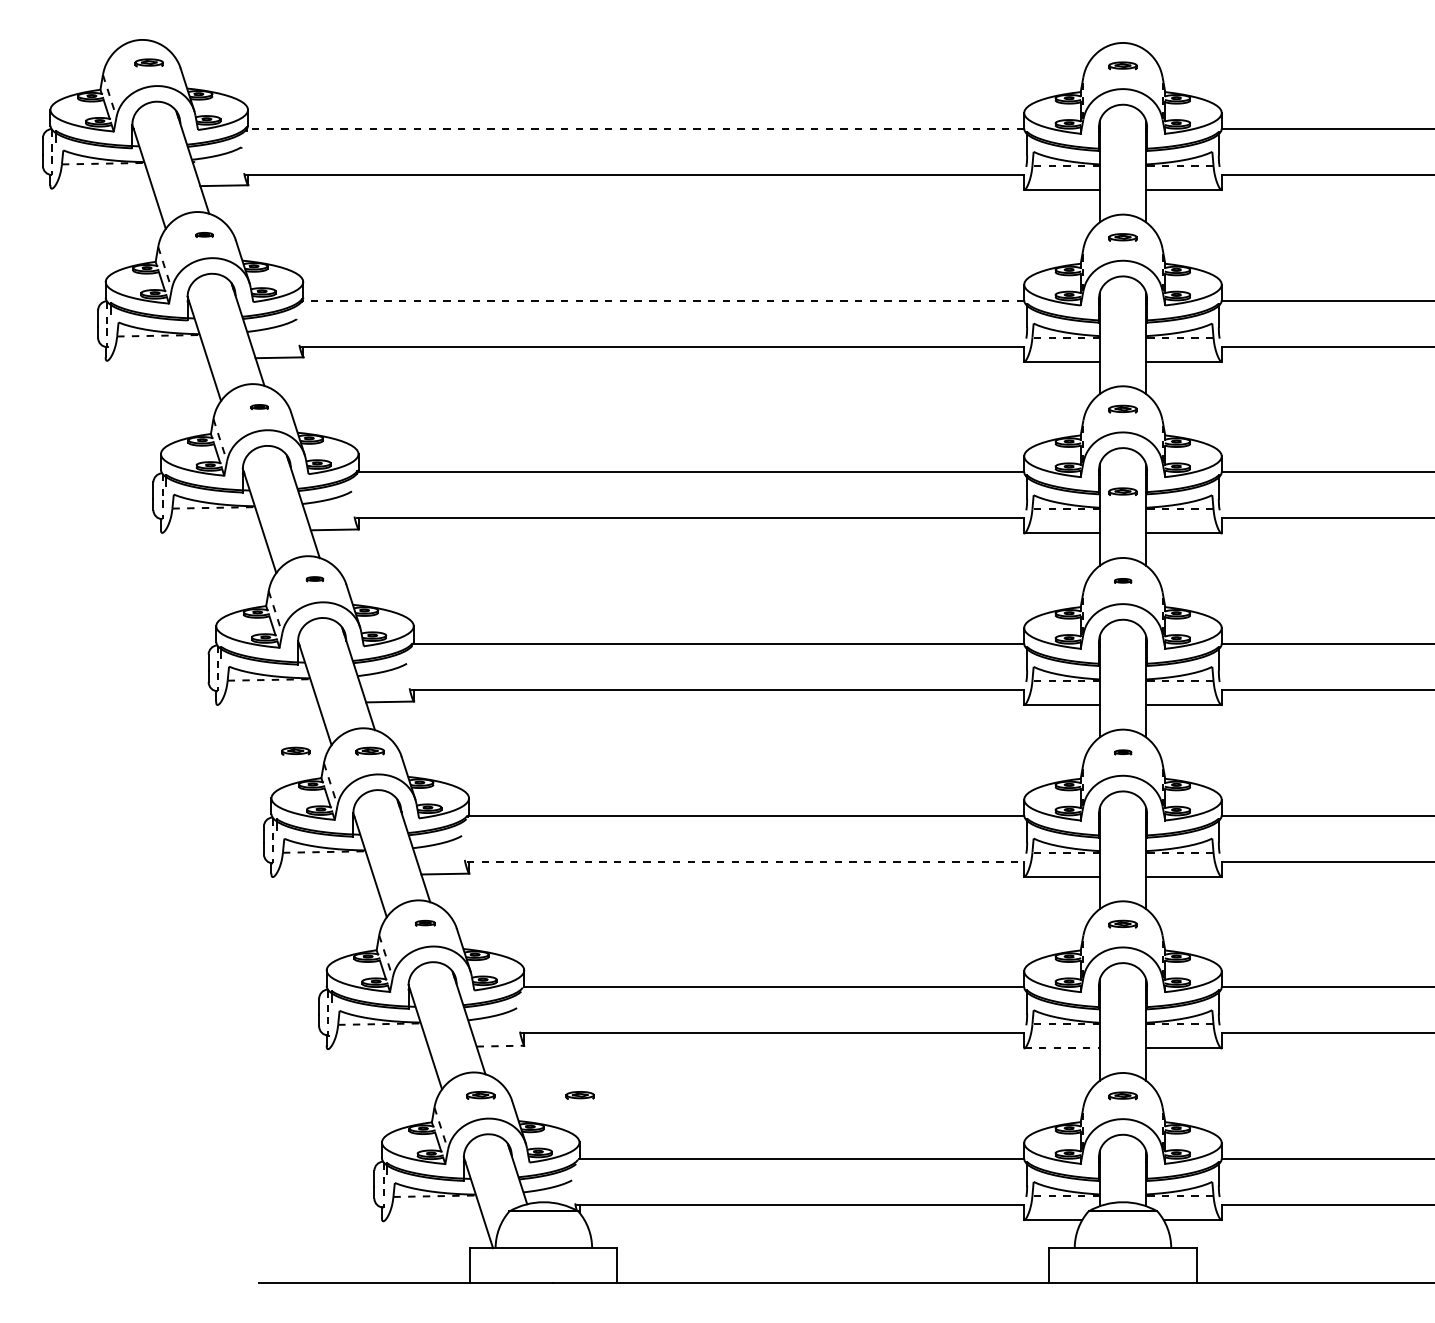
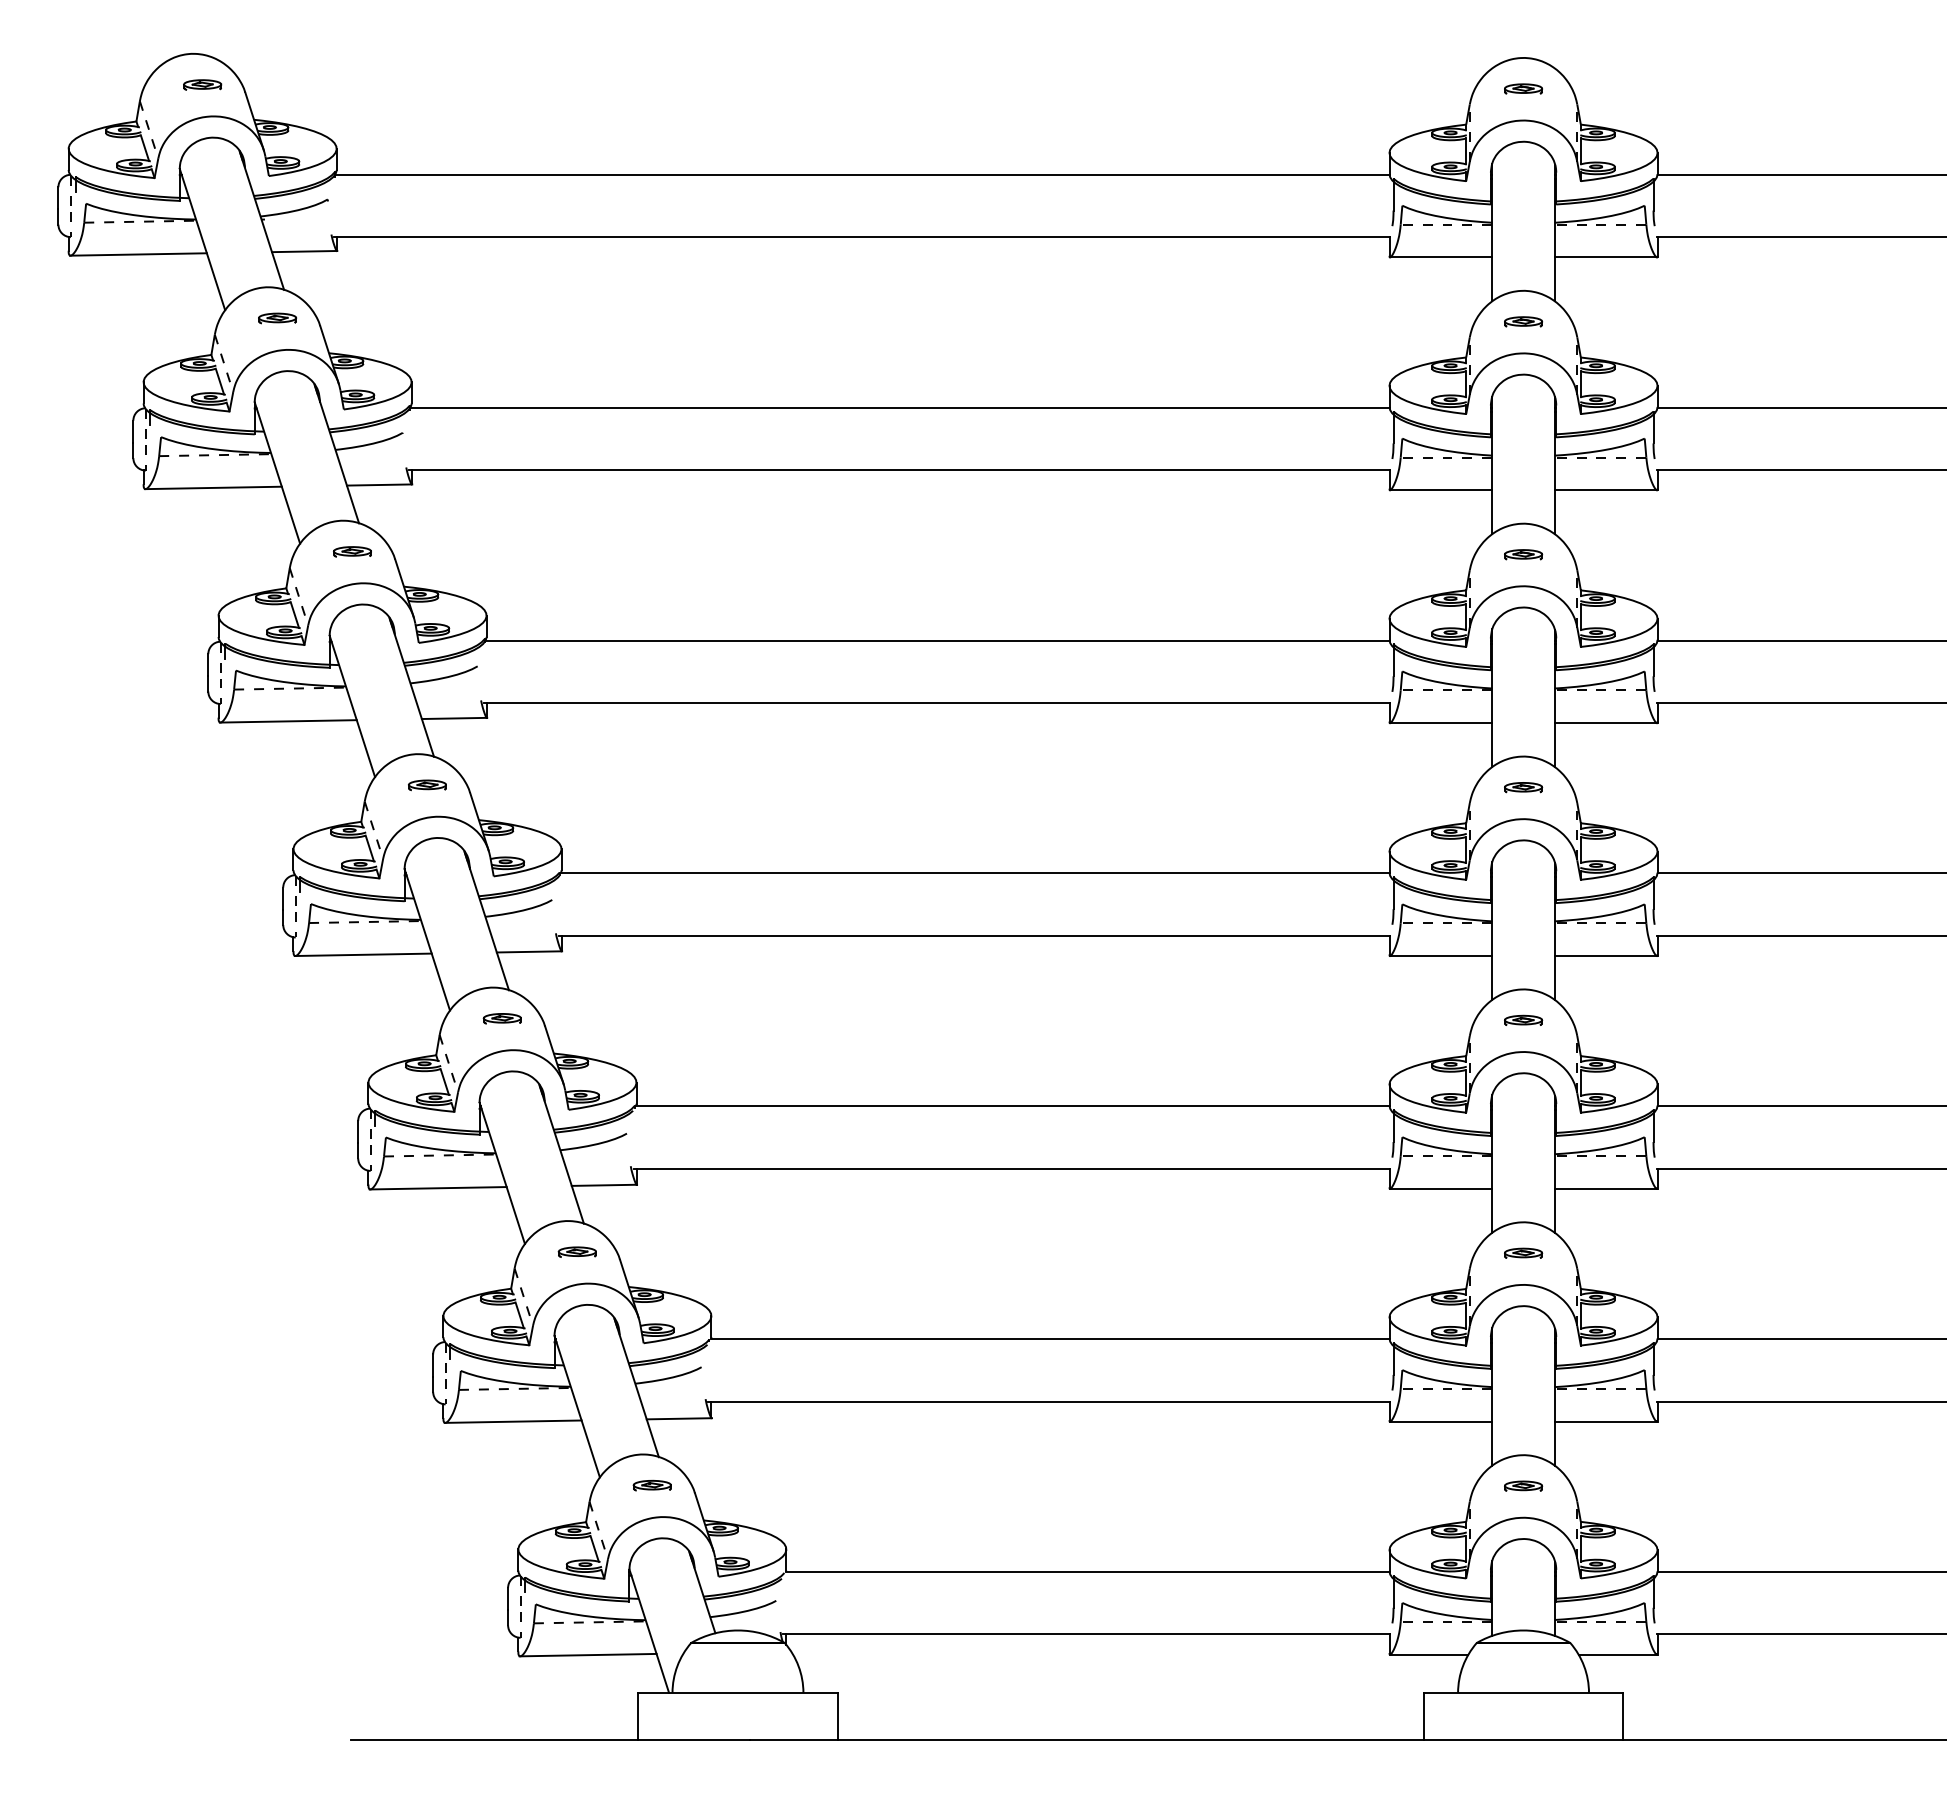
line: (634, 128) -> (861, 174), dashed -> solid
line: (101, 187) -> (137, 254), added
part: (204, 235) -> (277, 318), size x1.67
line: (662, 300) -> (899, 407), dashed -> solid
line: (156, 359) -> (212, 487), added
part: (259, 406) -> (352, 551), size x1.67
part: (1122, 491) -> (1523, 666), removed
line: (211, 532) -> (287, 721), added
part: (314, 579) -> (427, 785), size x1.67
part: (1122, 580) -> (1523, 787), size x1.67
line: (267, 703) -> (362, 954), added
part: (295, 751) -> (400, 1018), removed
part: (1122, 751) -> (1523, 1019), size x1.67
line: (746, 861) -> (1012, 1168), dashed -> solid
line: (322, 876) -> (437, 1188), added
part: (424, 922) -> (576, 1251), size x1.43
line: (500, 1045) -> (679, 1418), dashed -> solid
line: (377, 1048) -> (512, 1421), added
line: (1062, 1048) -> (1441, 1421), dashed -> solid
part: (579, 1095) -> (786, 1485), removed
line: (432, 1219) -> (587, 1654), added

